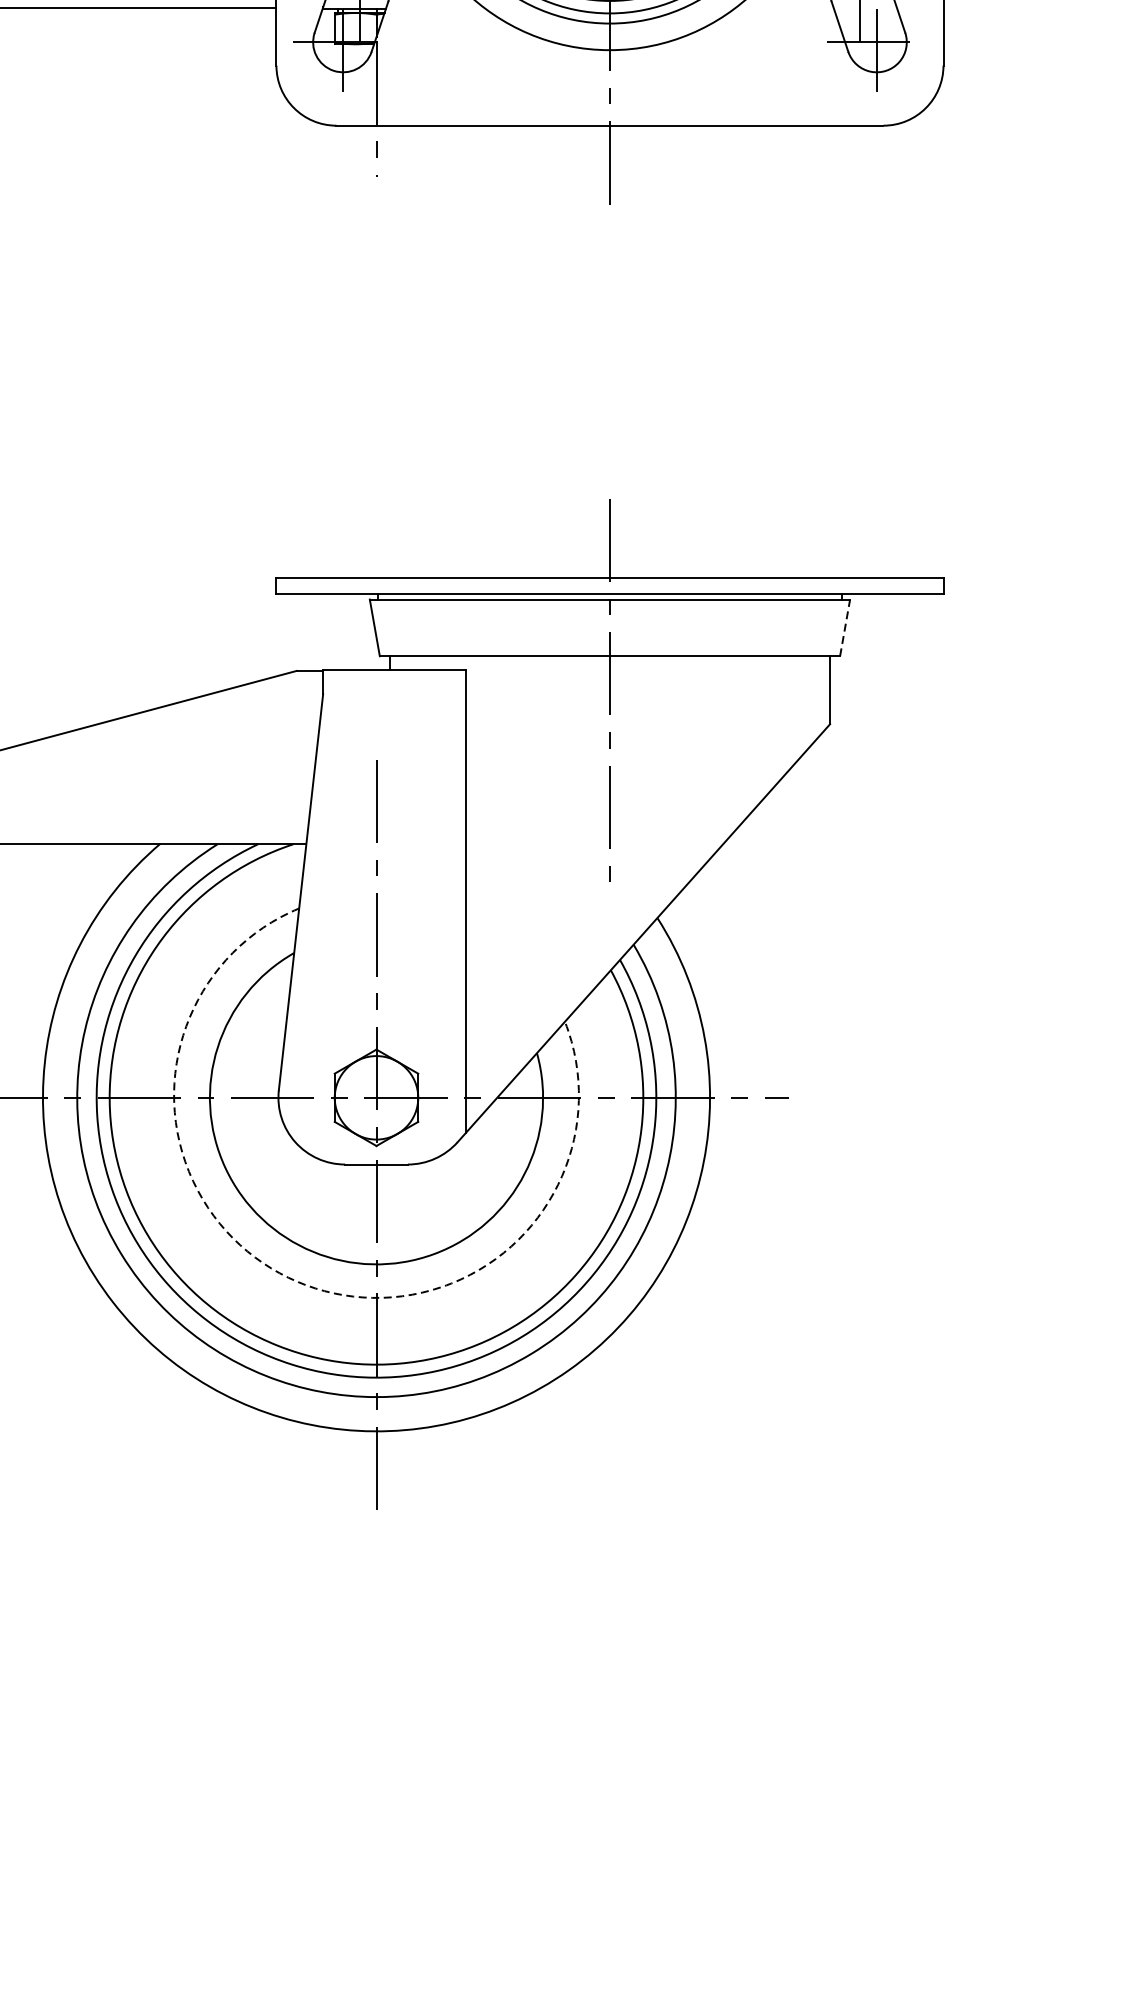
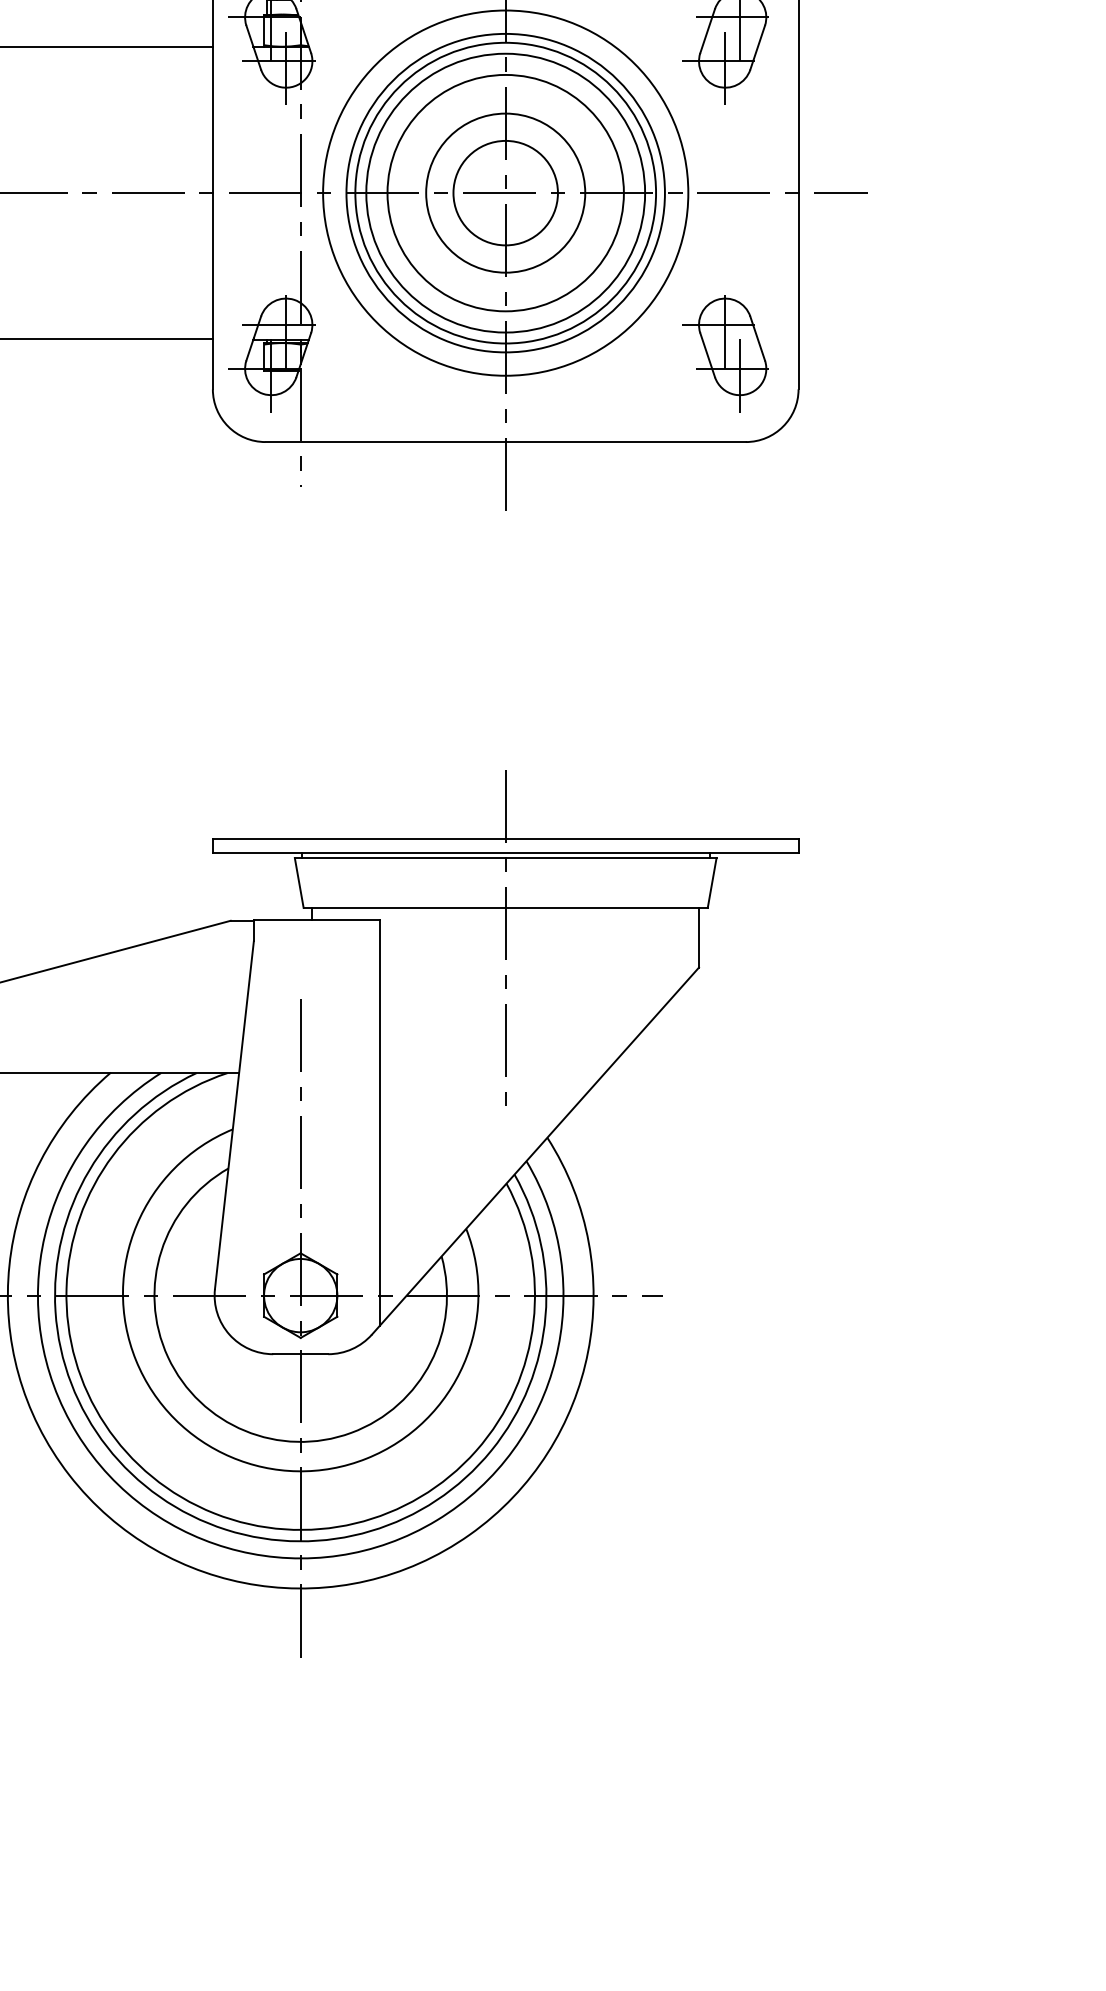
line: (845, 627) -> (712, 882), dashed -> solid
arc: (297, 1282) -> (231, 1457), dashed -> solid

